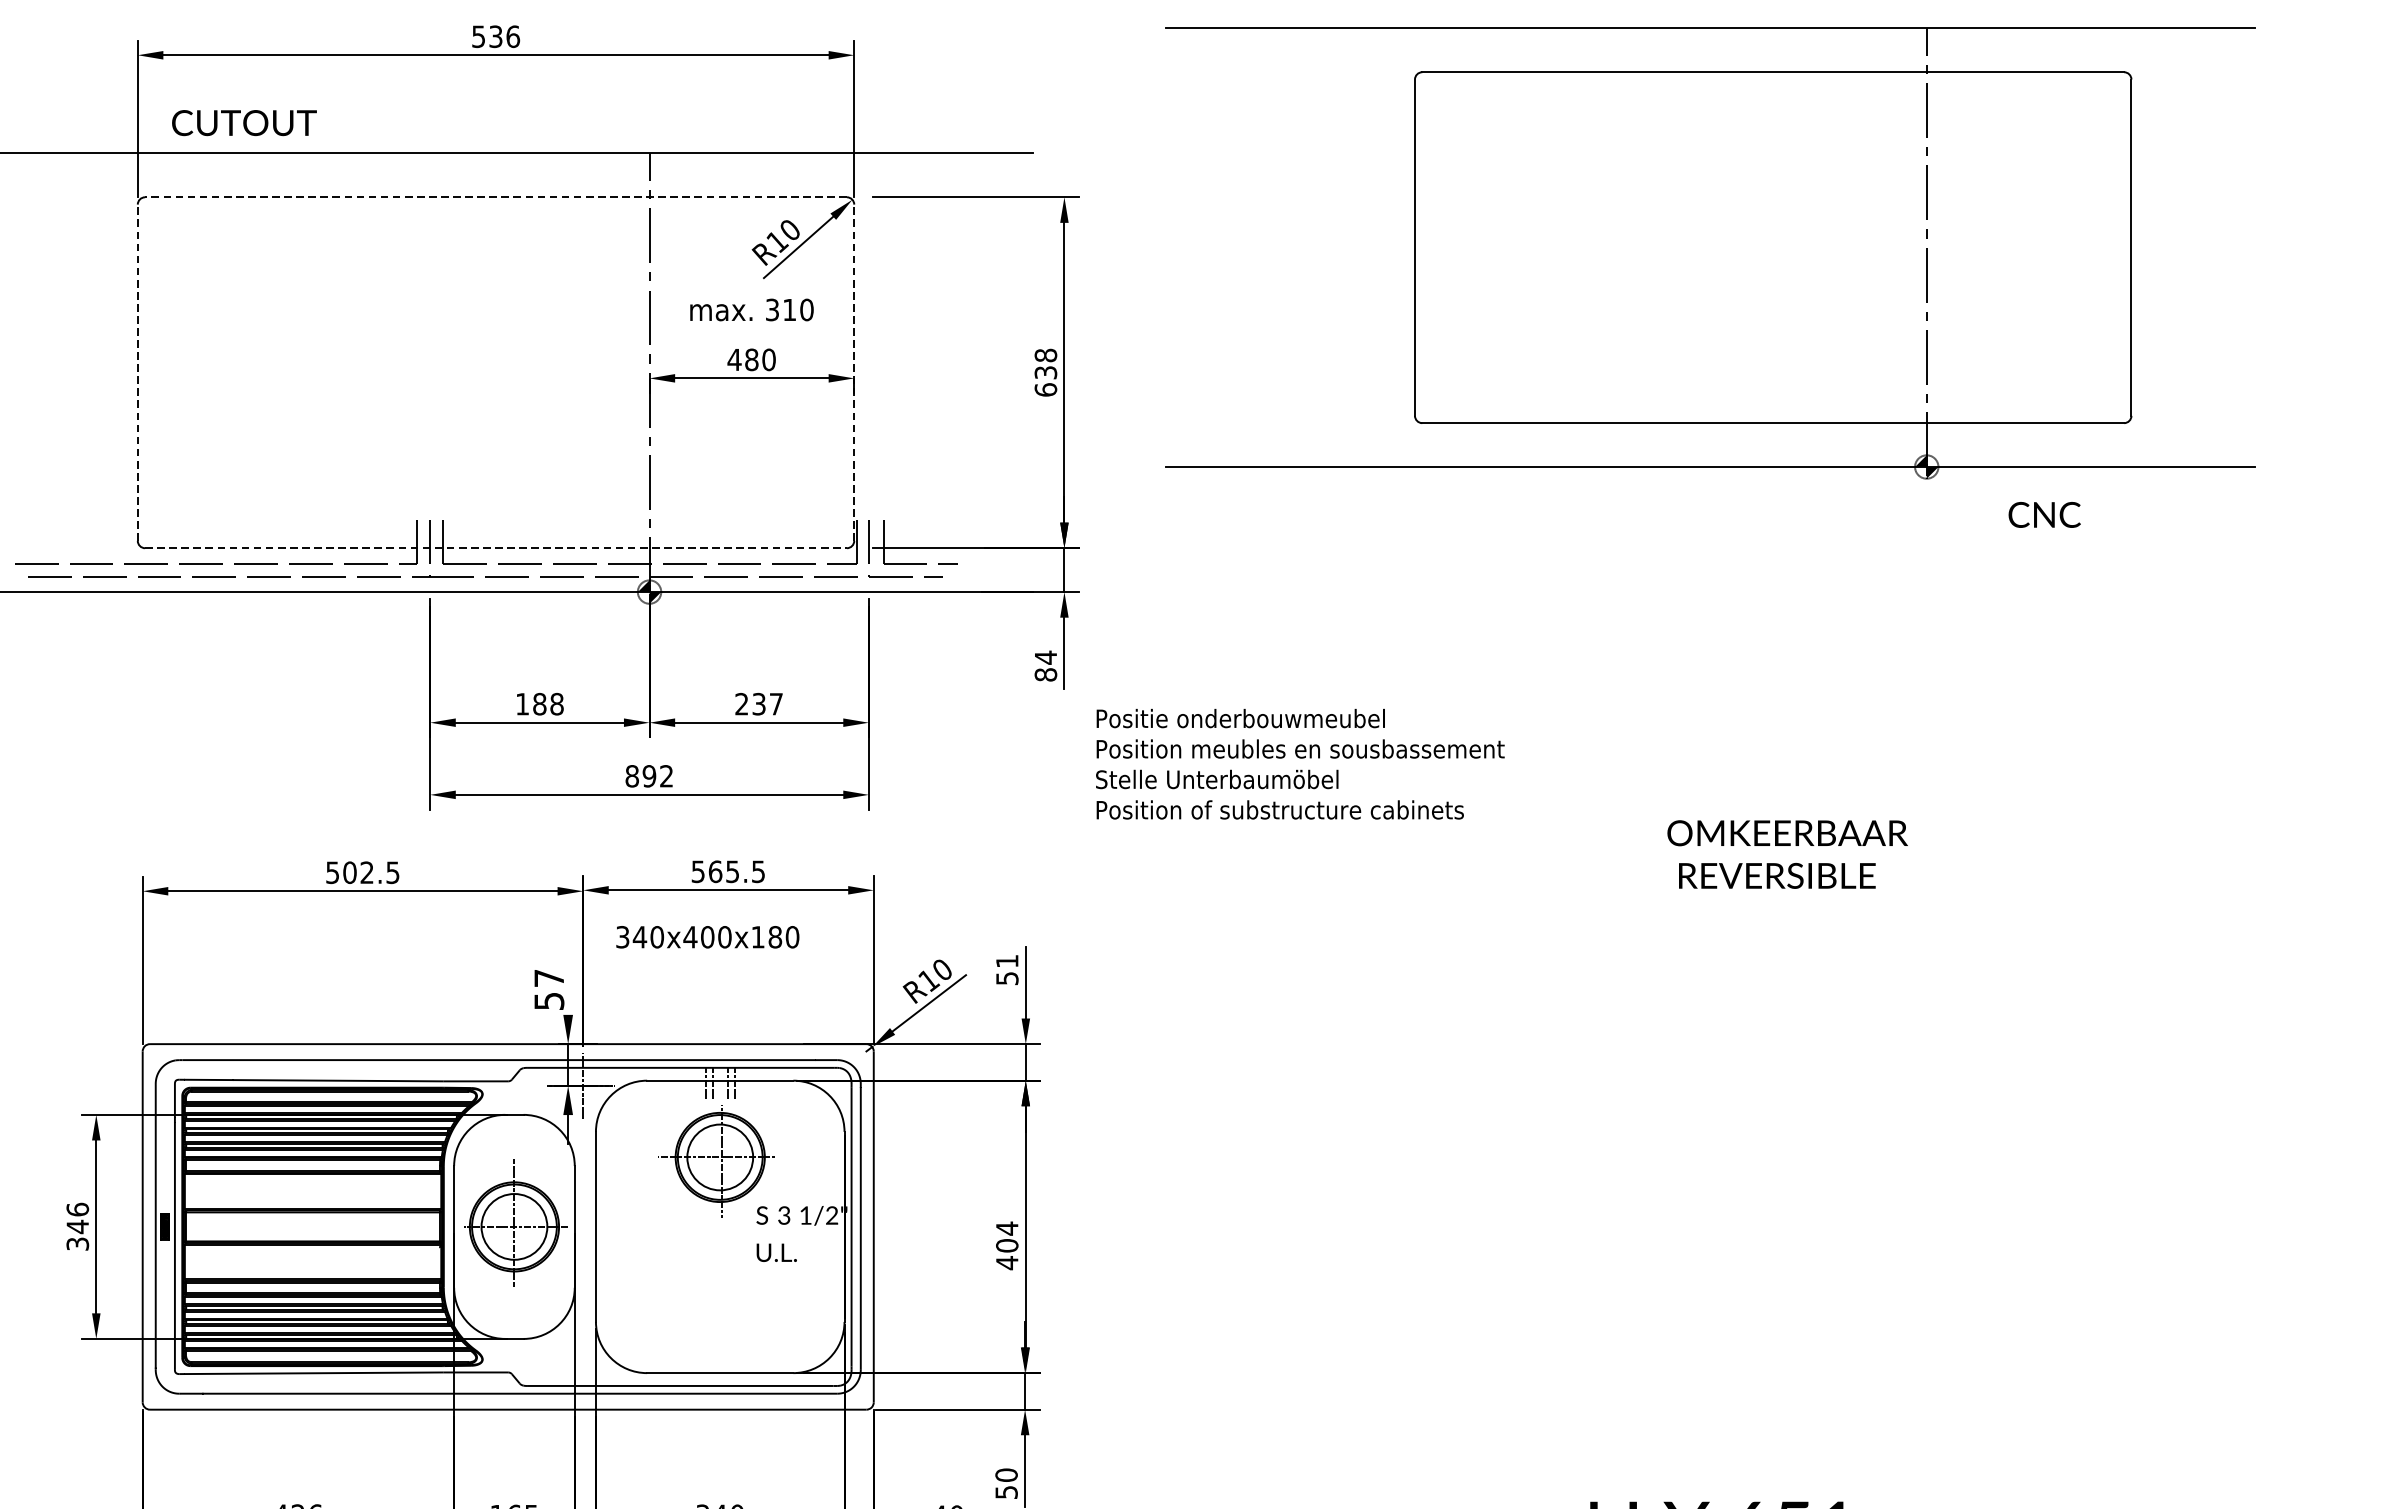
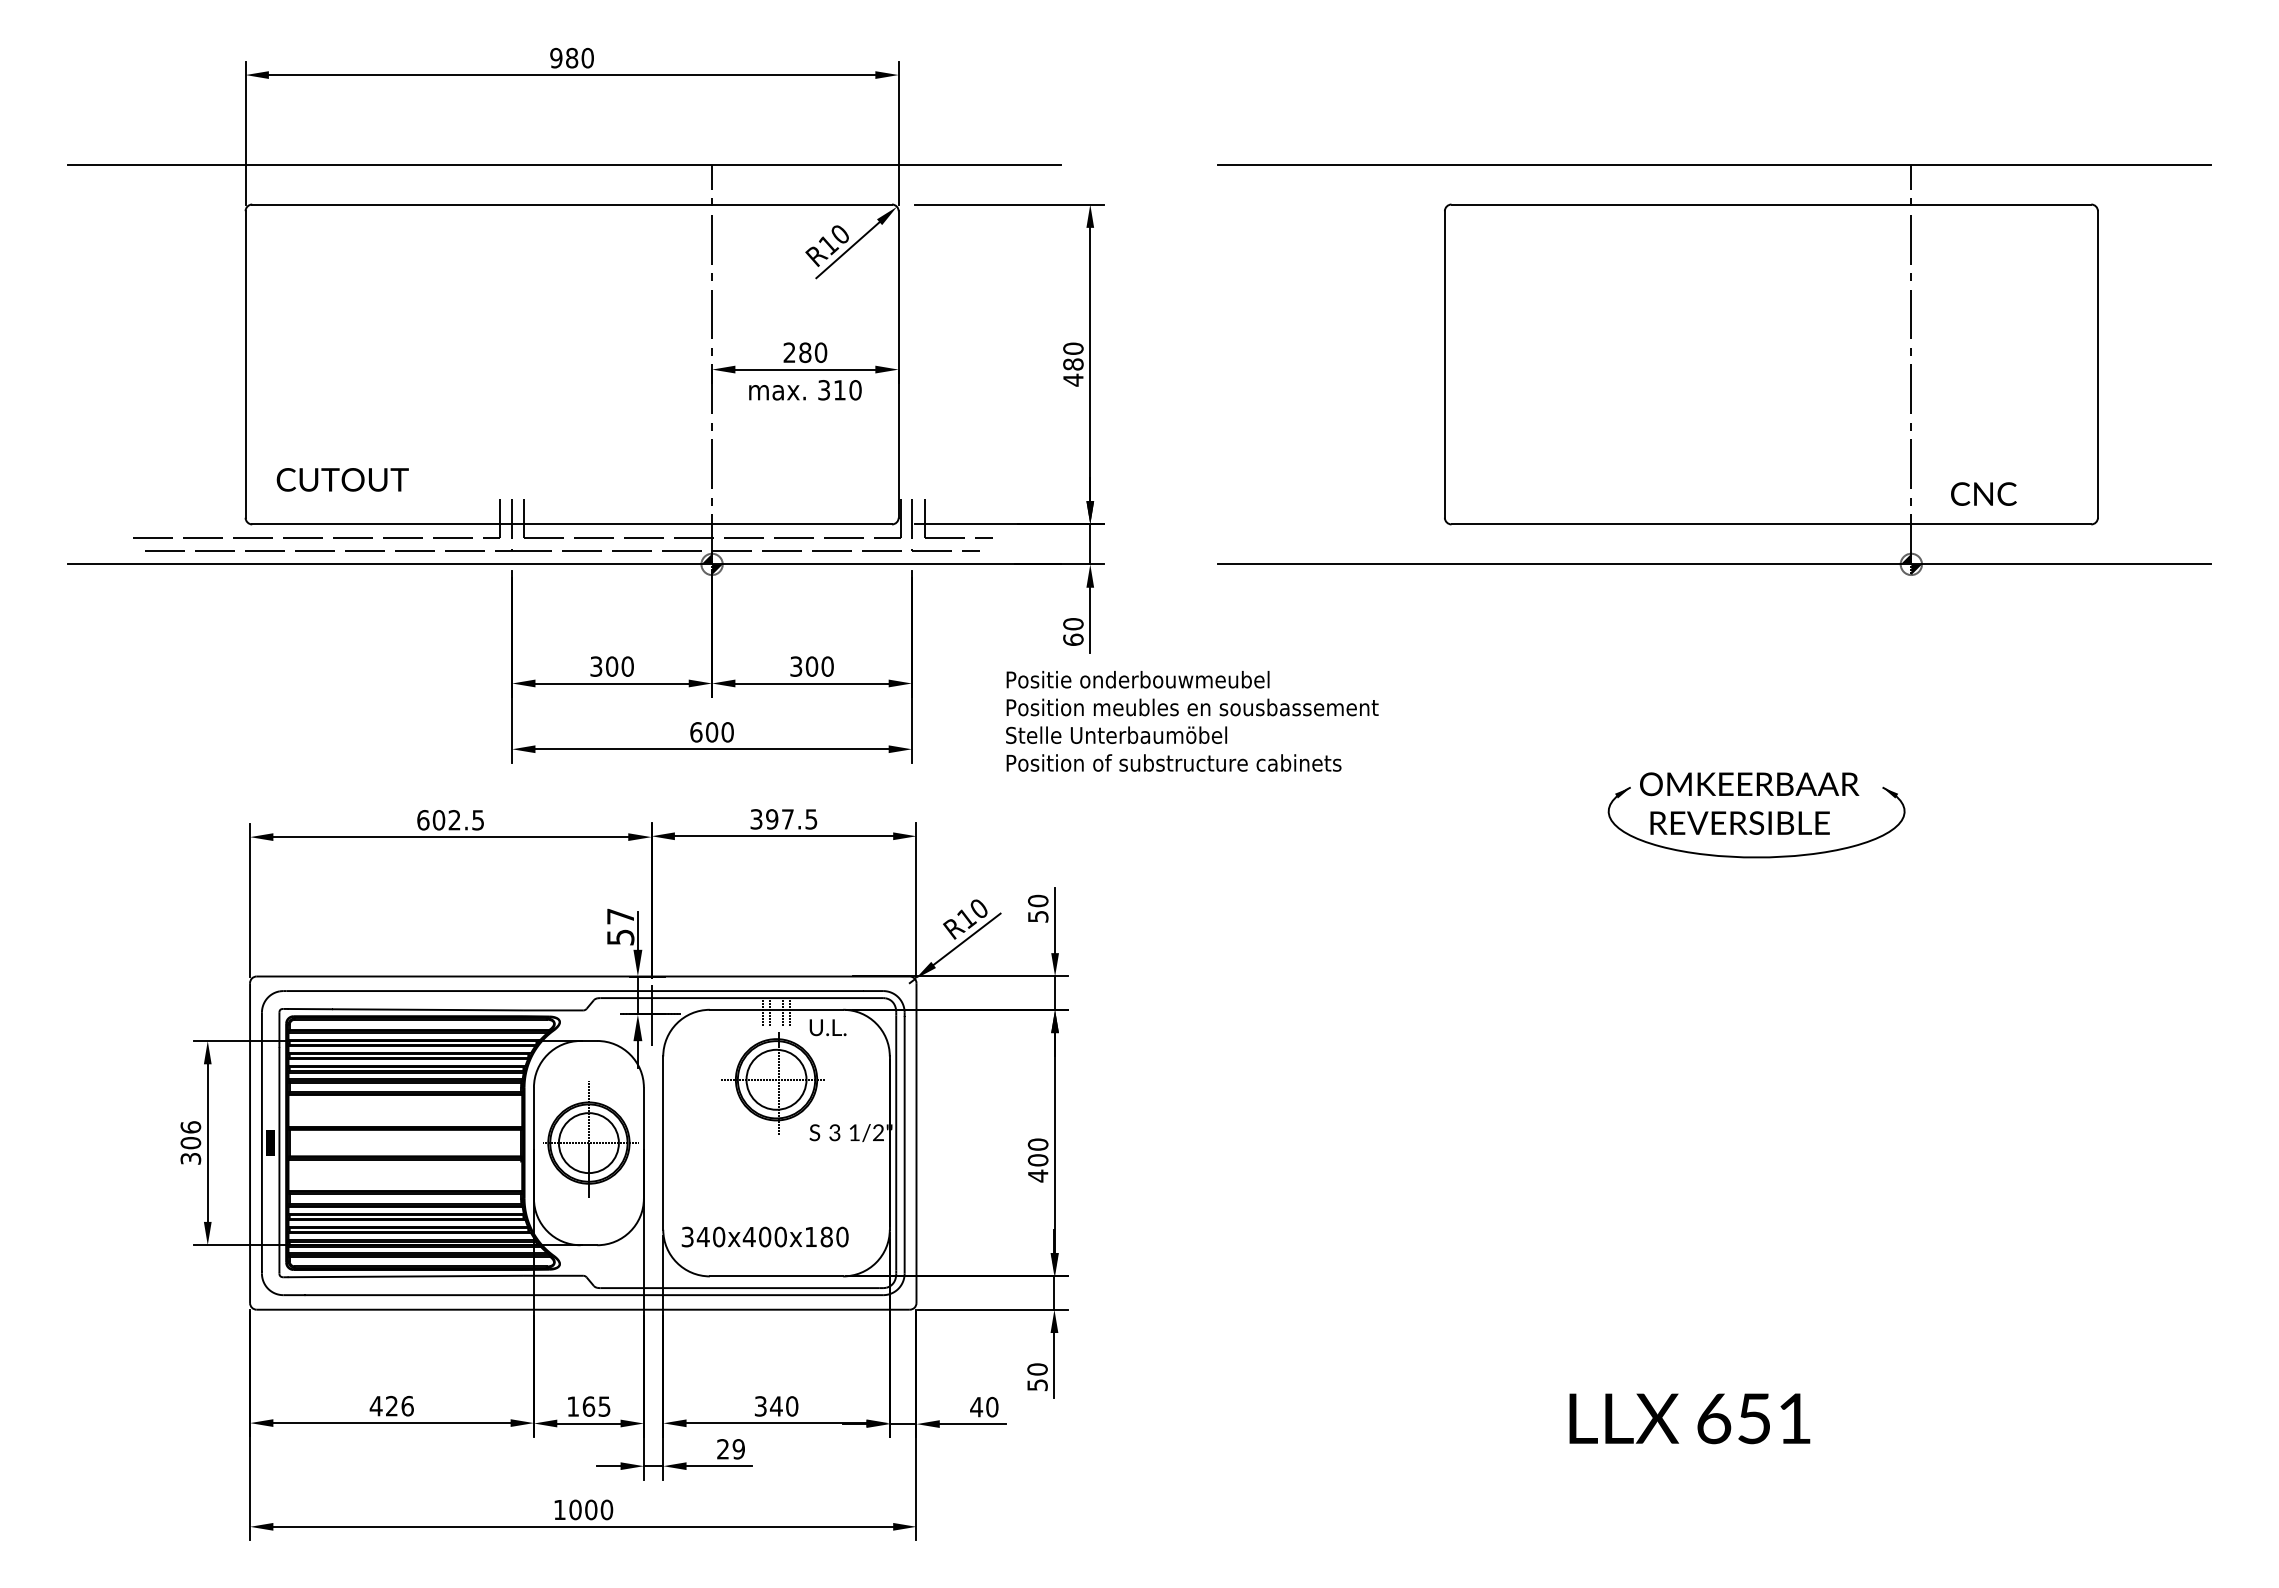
text: (496, 35) -> (572, 57), 536 -> 980
text: (244, 122) -> (342, 479), moved
line: (496, 197) -> (572, 204), dashed -> solid
part: (1710, 253) -> (1714, 369), moved
text: (752, 310) -> (805, 390), moved
text: (734, 359) -> (789, 352), 480 -> 280
line: (137, 371) -> (245, 363), dashed -> solid
line: (854, 371) -> (898, 363), dashed -> solid
text: (1046, 372) -> (1073, 364), 638 -> 480
line: (496, 548) -> (572, 524), dashed -> solid
text: (1046, 665) -> (1073, 631), 84 -> 60
text: (539, 704) -> (611, 666), 188 -> 300
text: (758, 704) -> (811, 666), 237 -> 300
text: (1300, 764) -> (1192, 721), moved
text: (648, 776) -> (711, 732), 892 -> 600
text: (715, 871) -> (772, 819), 565.5 -> 397.5
text: (332, 873) -> (423, 820), 502.5 -> 602.5
part: (1795, 912) -> (1756, 856), added
text: (707, 936) -> (764, 1236), moved
text: (1007, 960) -> (1038, 900), 51 -> 50
line: (567, 993) -> (637, 930), added
text: (77, 1226) -> (190, 1142), 346 -> 306
text: (1006, 1228) -> (1037, 1144), 404 -> 400
text: (776, 1252) -> (827, 1027), moved

